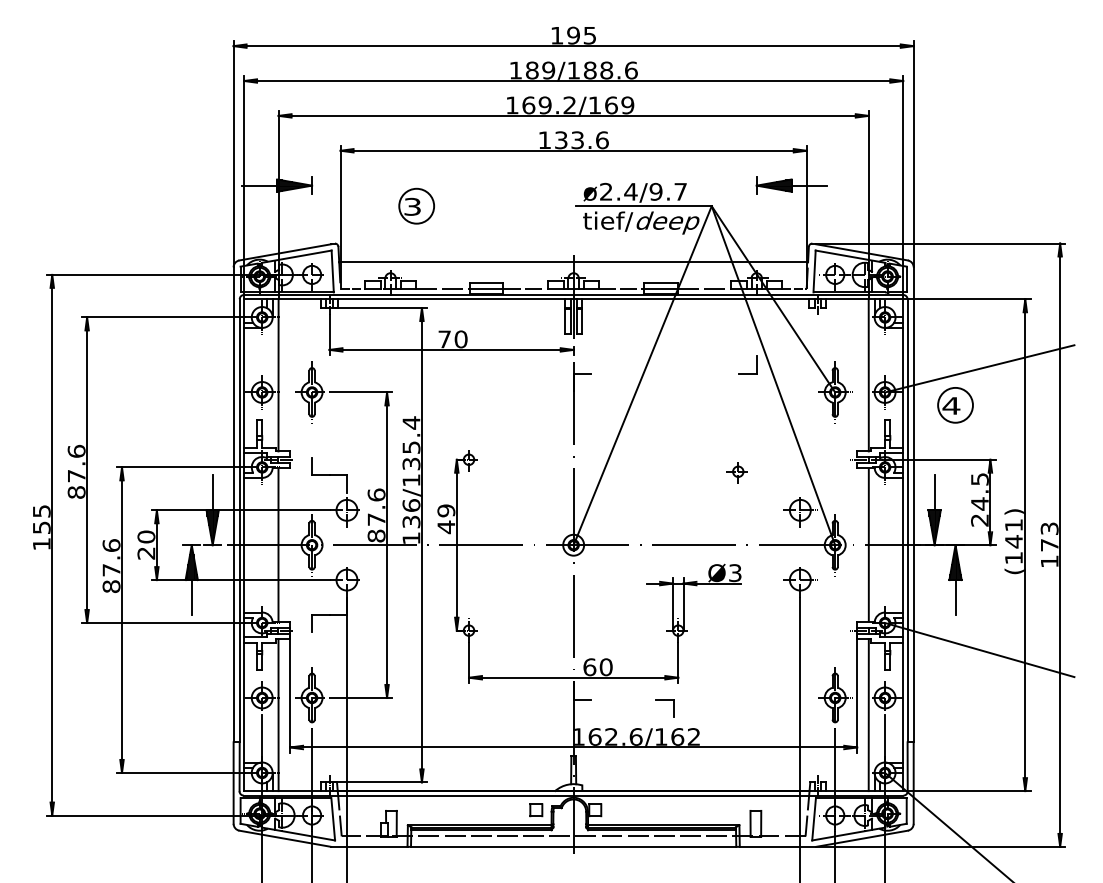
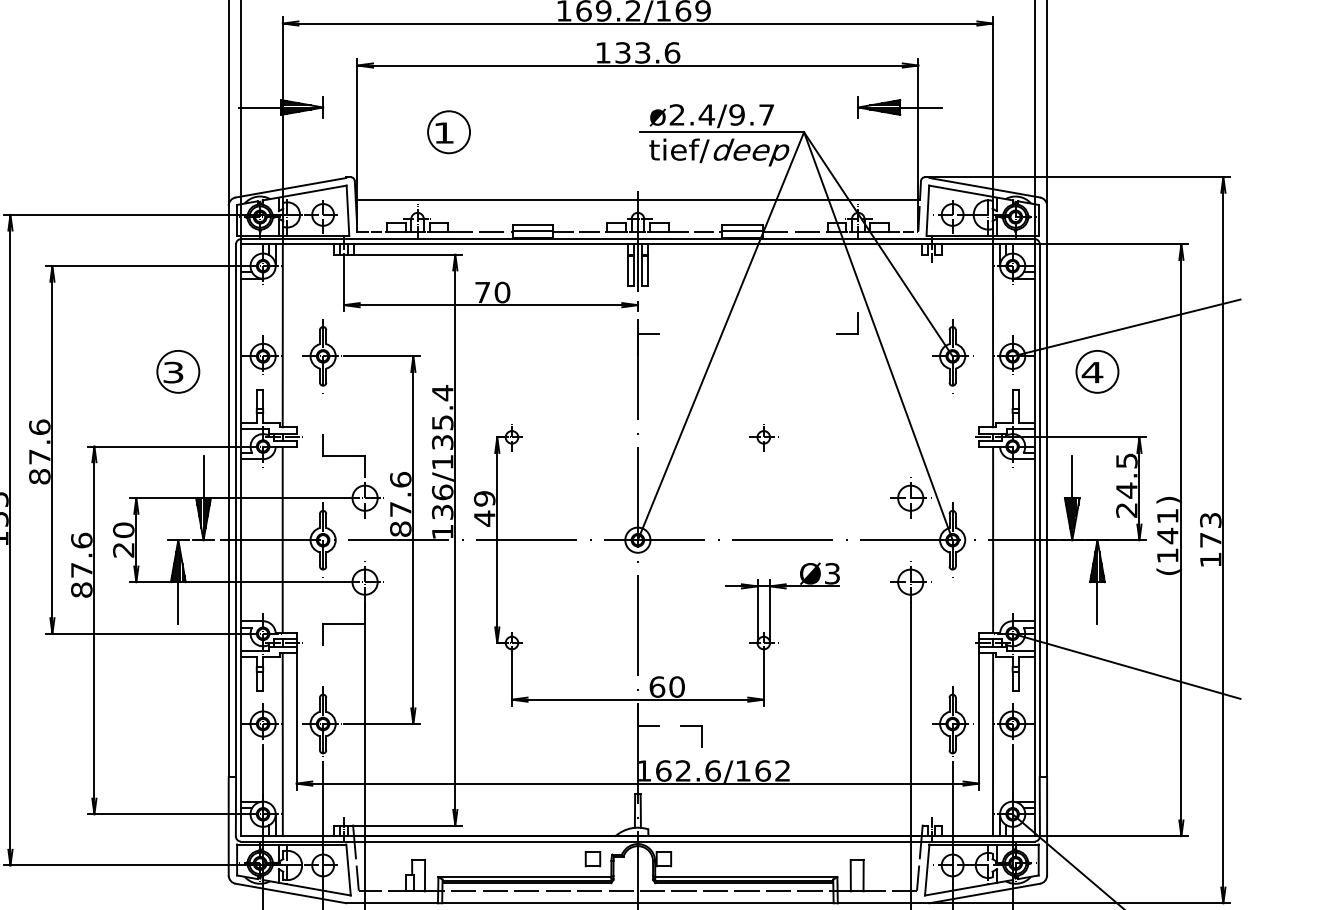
text: (412, 206) -> (443, 132), 3 -> 1
part: (191, 405) -> (178, 372), added
part: (736, 472) -> (761, 438), moved
part: (664, 700) -> (690, 727), moved

